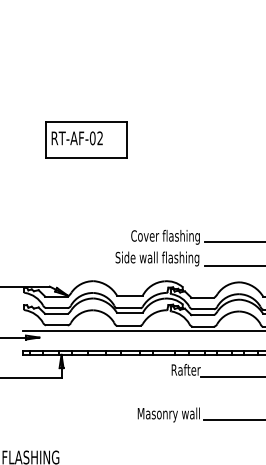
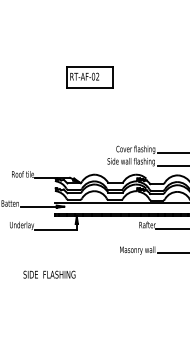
part: (85, 139) -> (89, 77), moved

